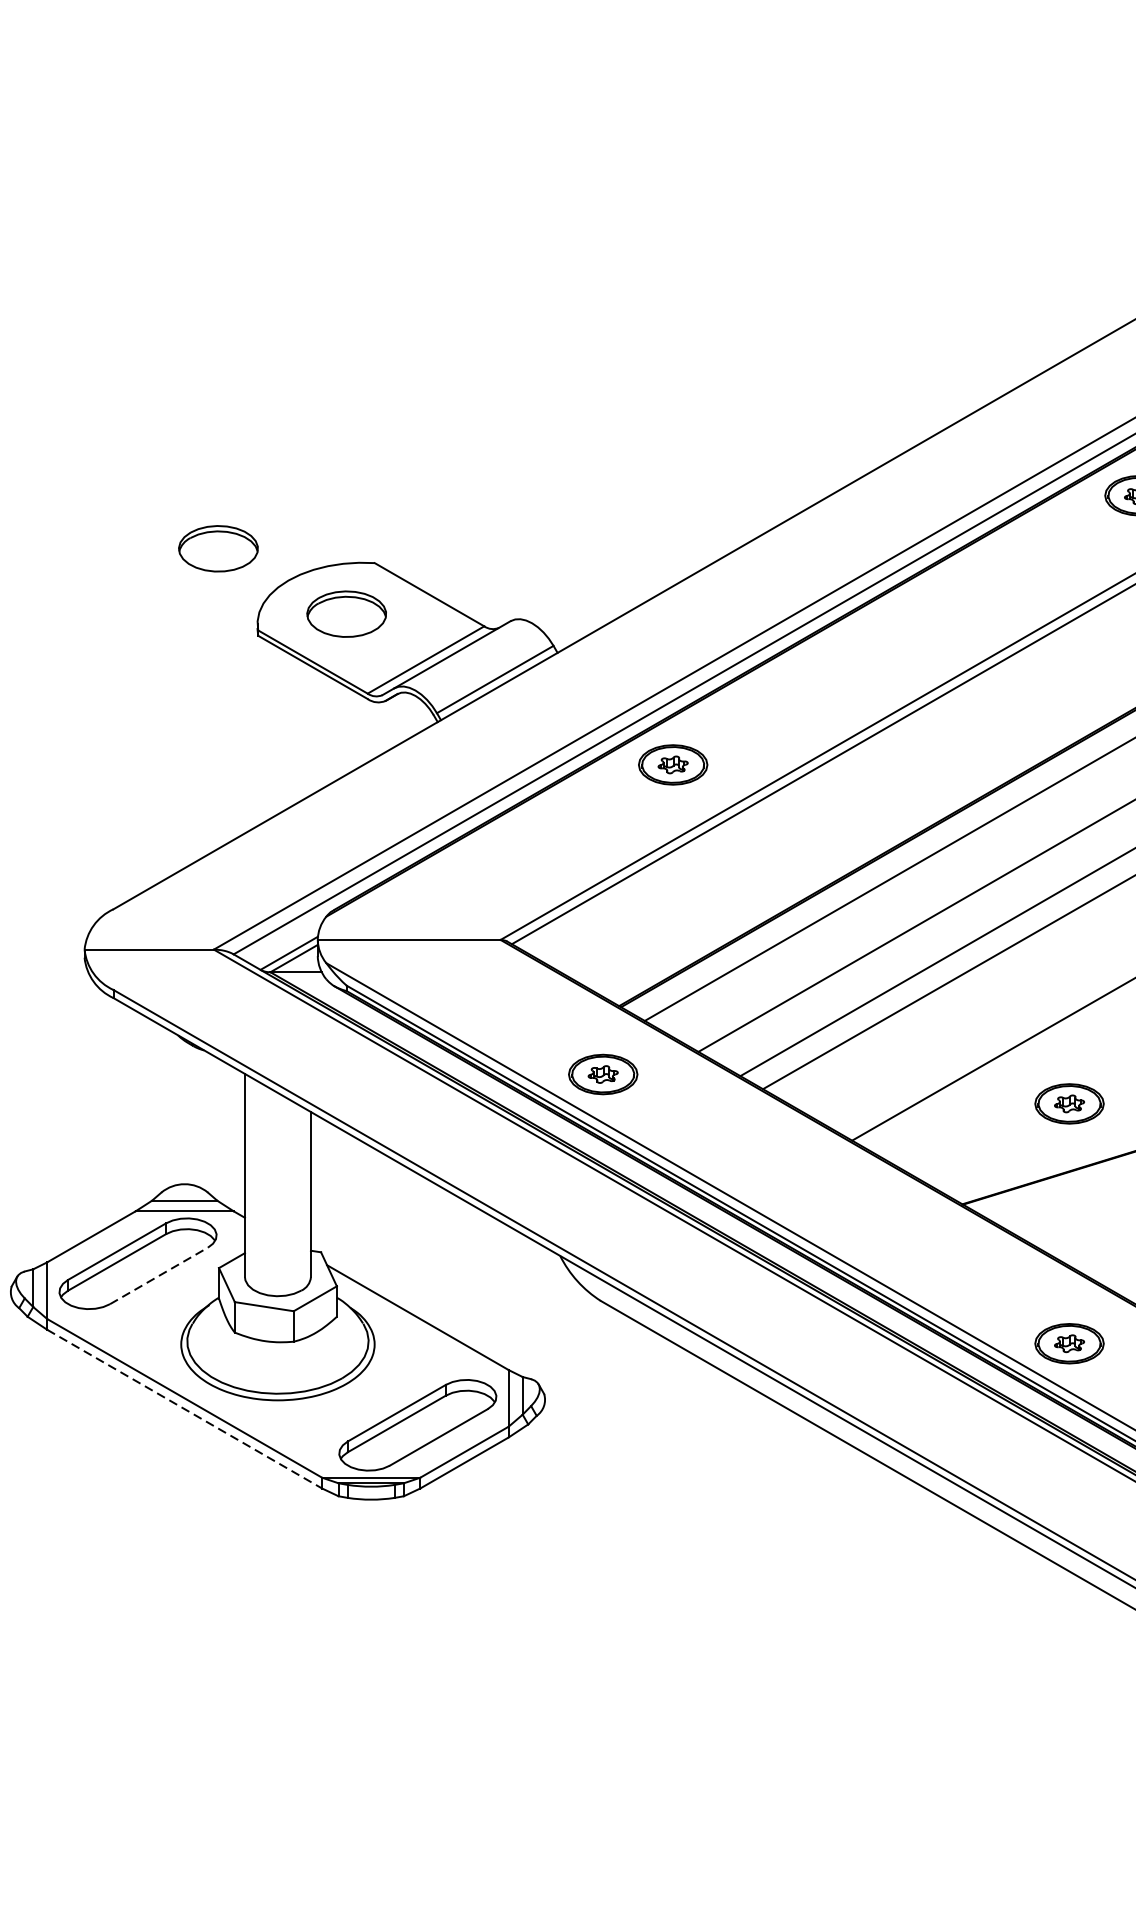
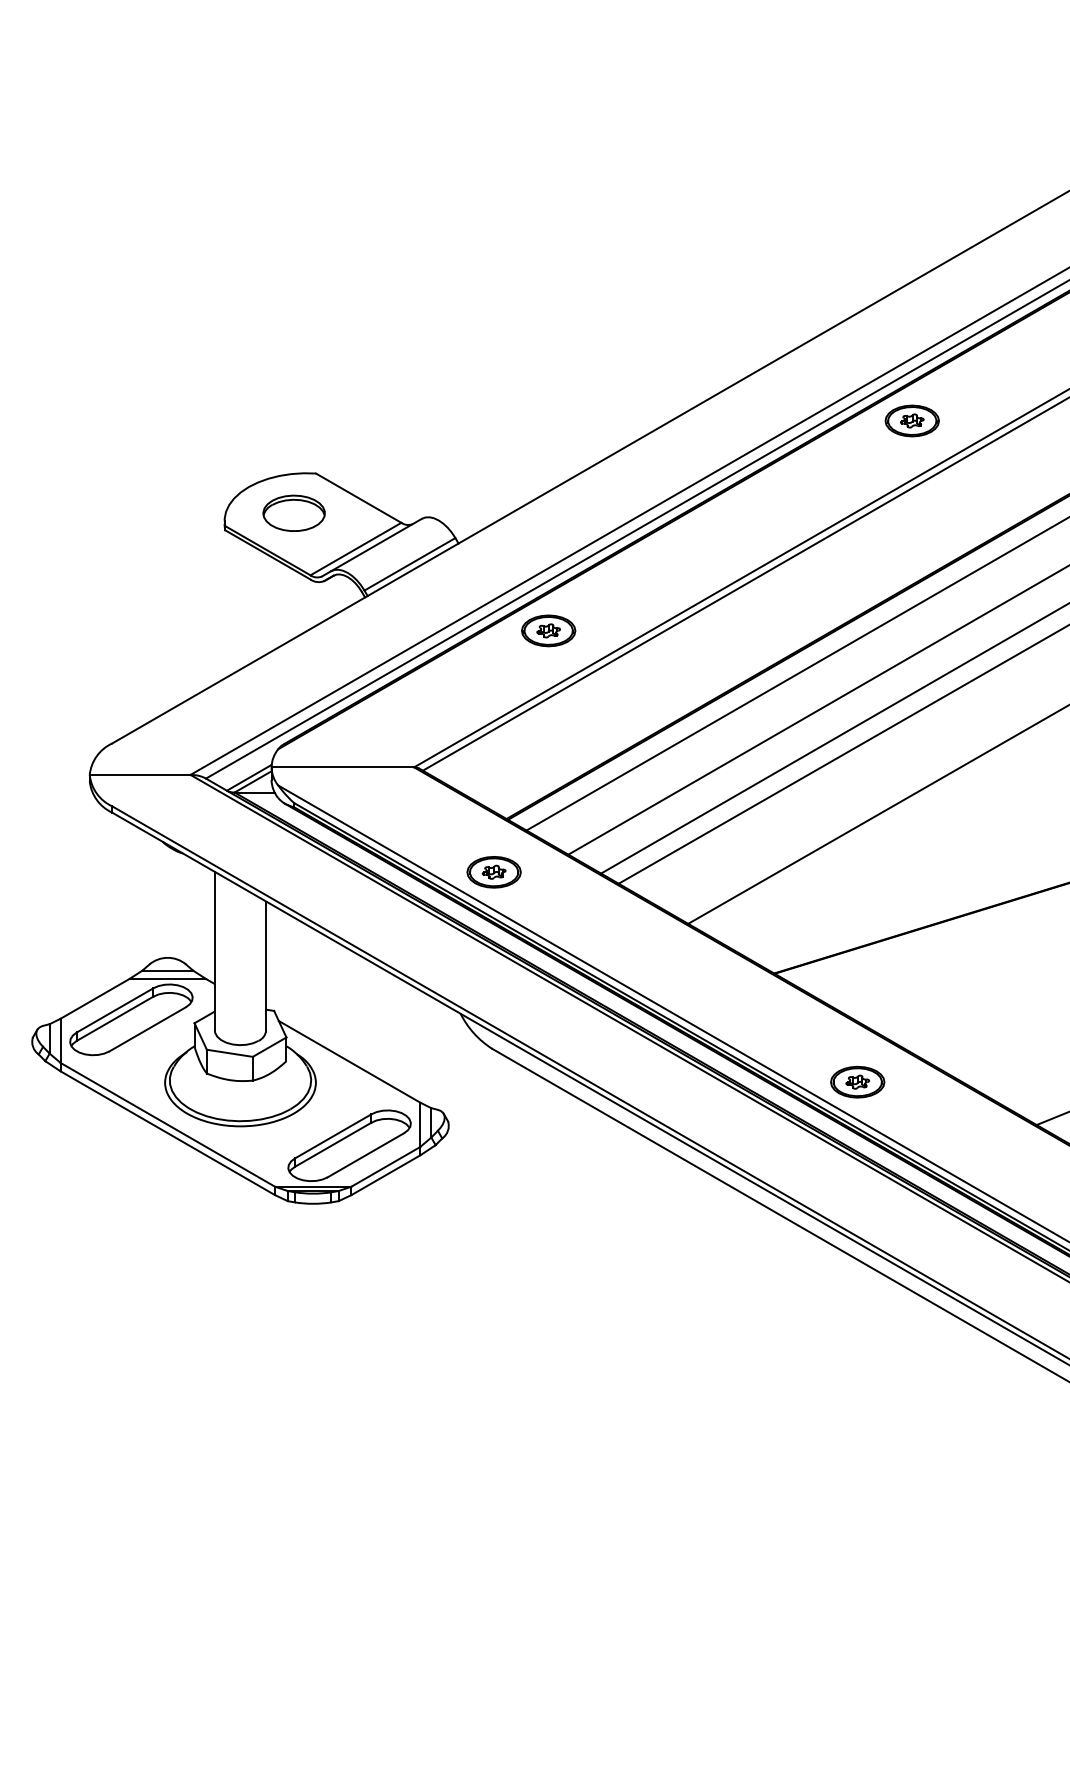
part: (217, 547) -> (193, 461), removed
part: (1069, 1102) -> (857, 894), removed
line: (159, 1276) -> (148, 1029), dashed -> solid
line: (184, 1409) -> (167, 1133), dashed -> solid

